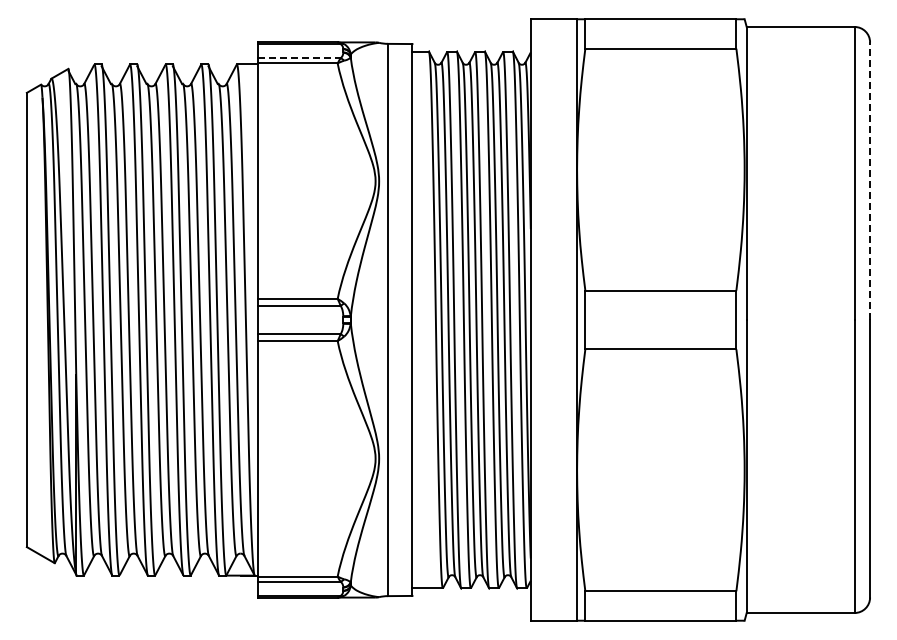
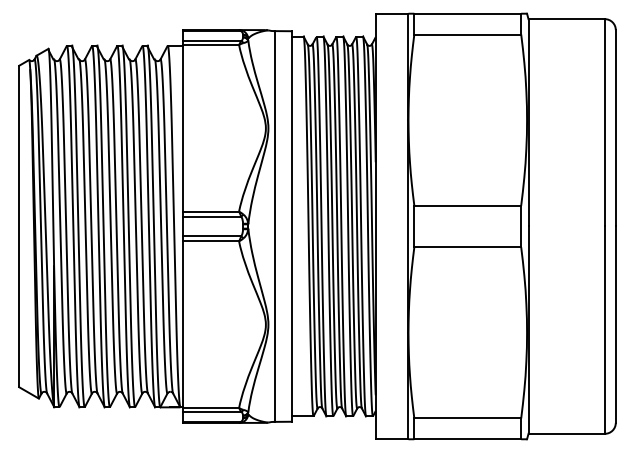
line: (299, 58) -> (212, 41), dashed -> solid
line: (870, 181) -> (616, 128), dashed -> solid

